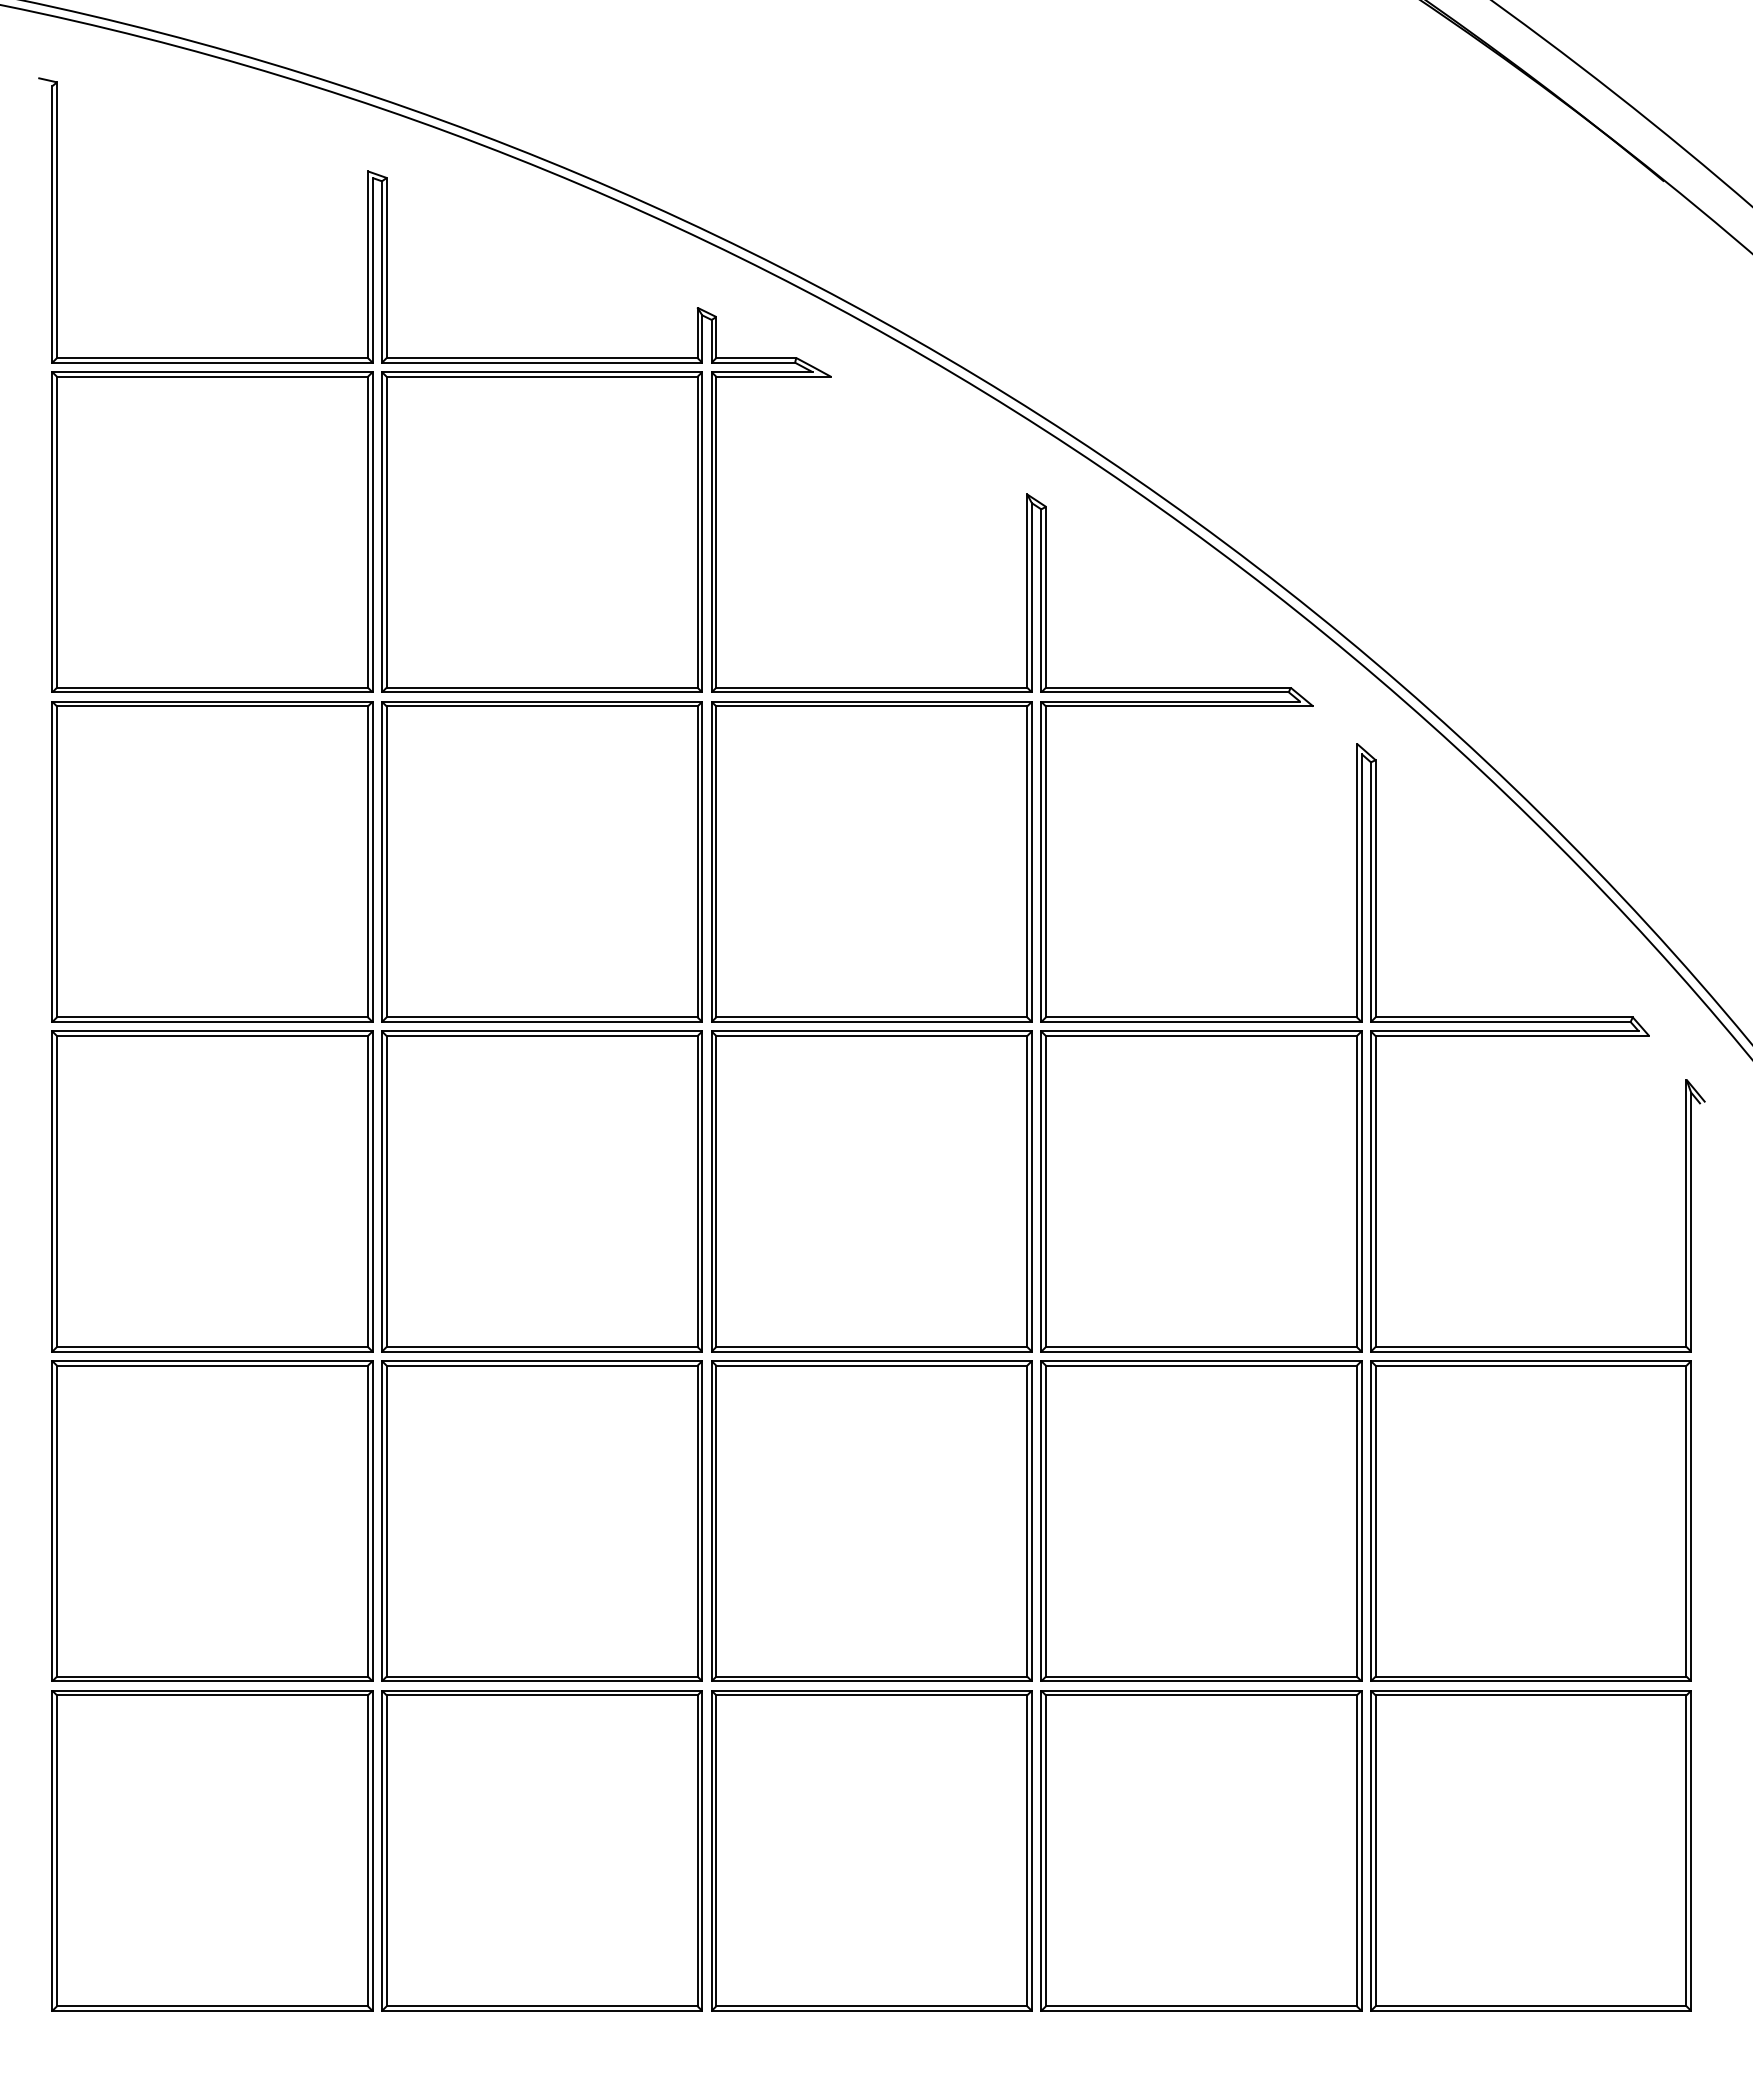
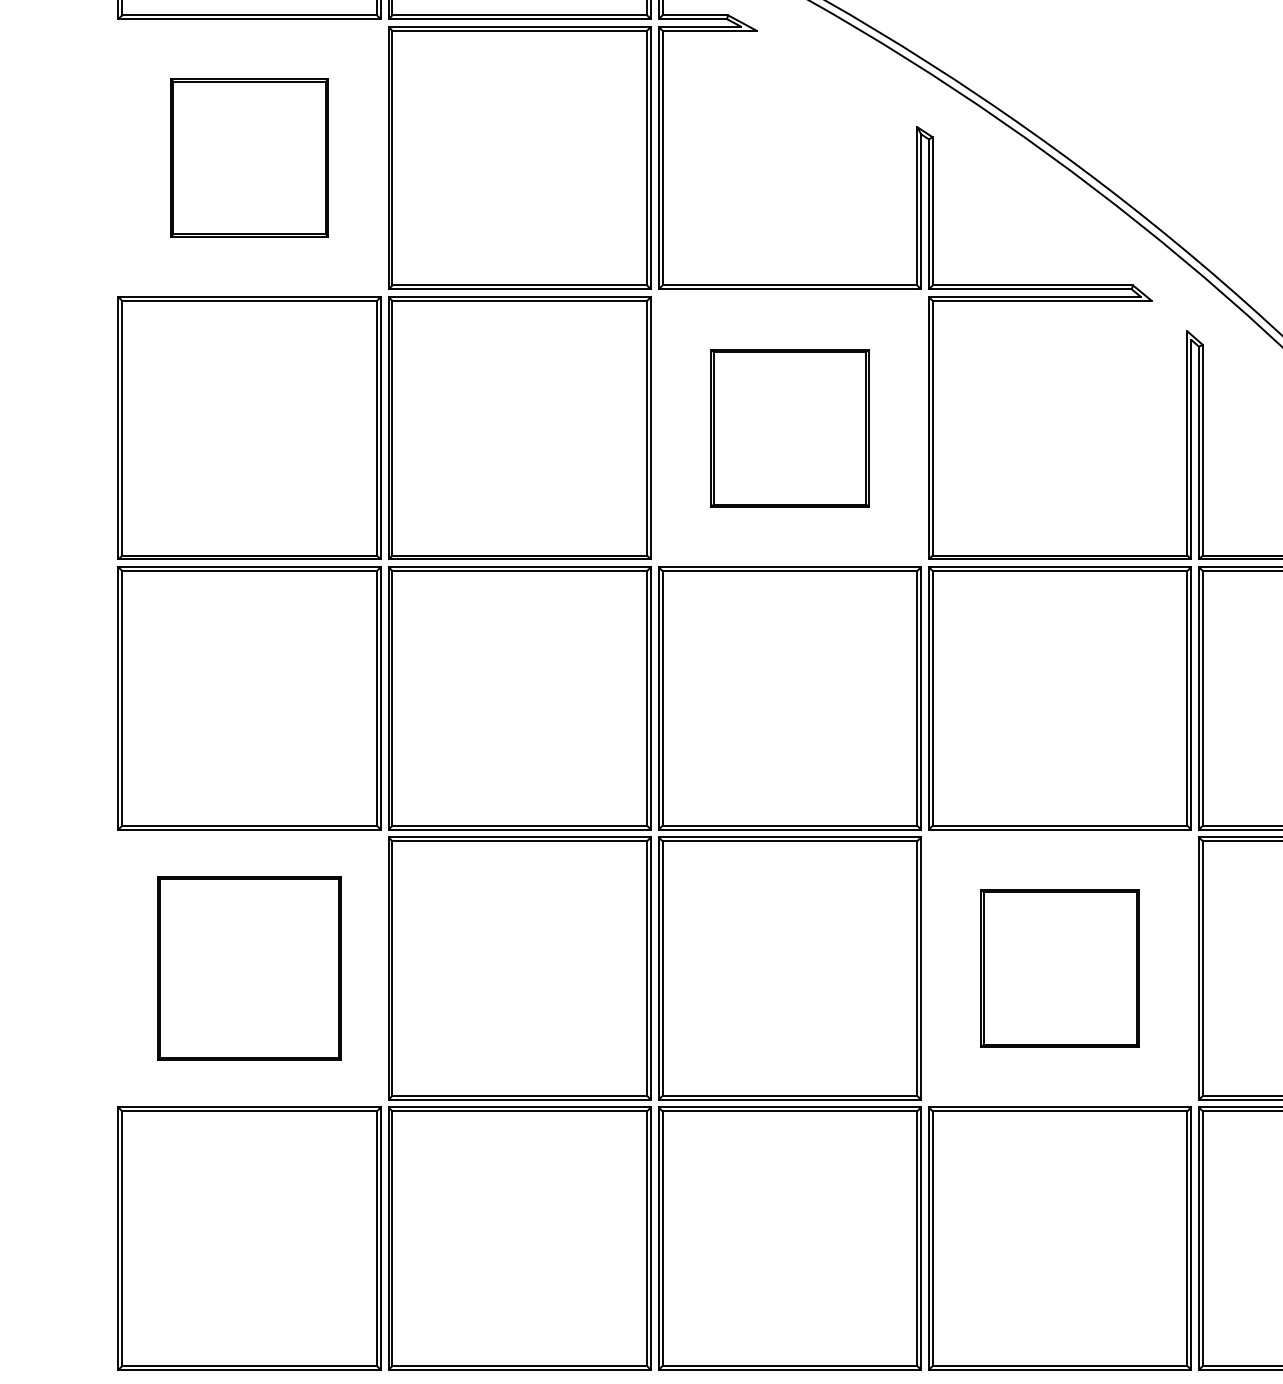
part: (212, 531) -> (249, 157), size x0.6
part: (871, 861) -> (789, 427), size x0.6
part: (212, 1520) -> (249, 967), size x0.7
part: (1201, 1520) -> (1060, 967), size x0.6

